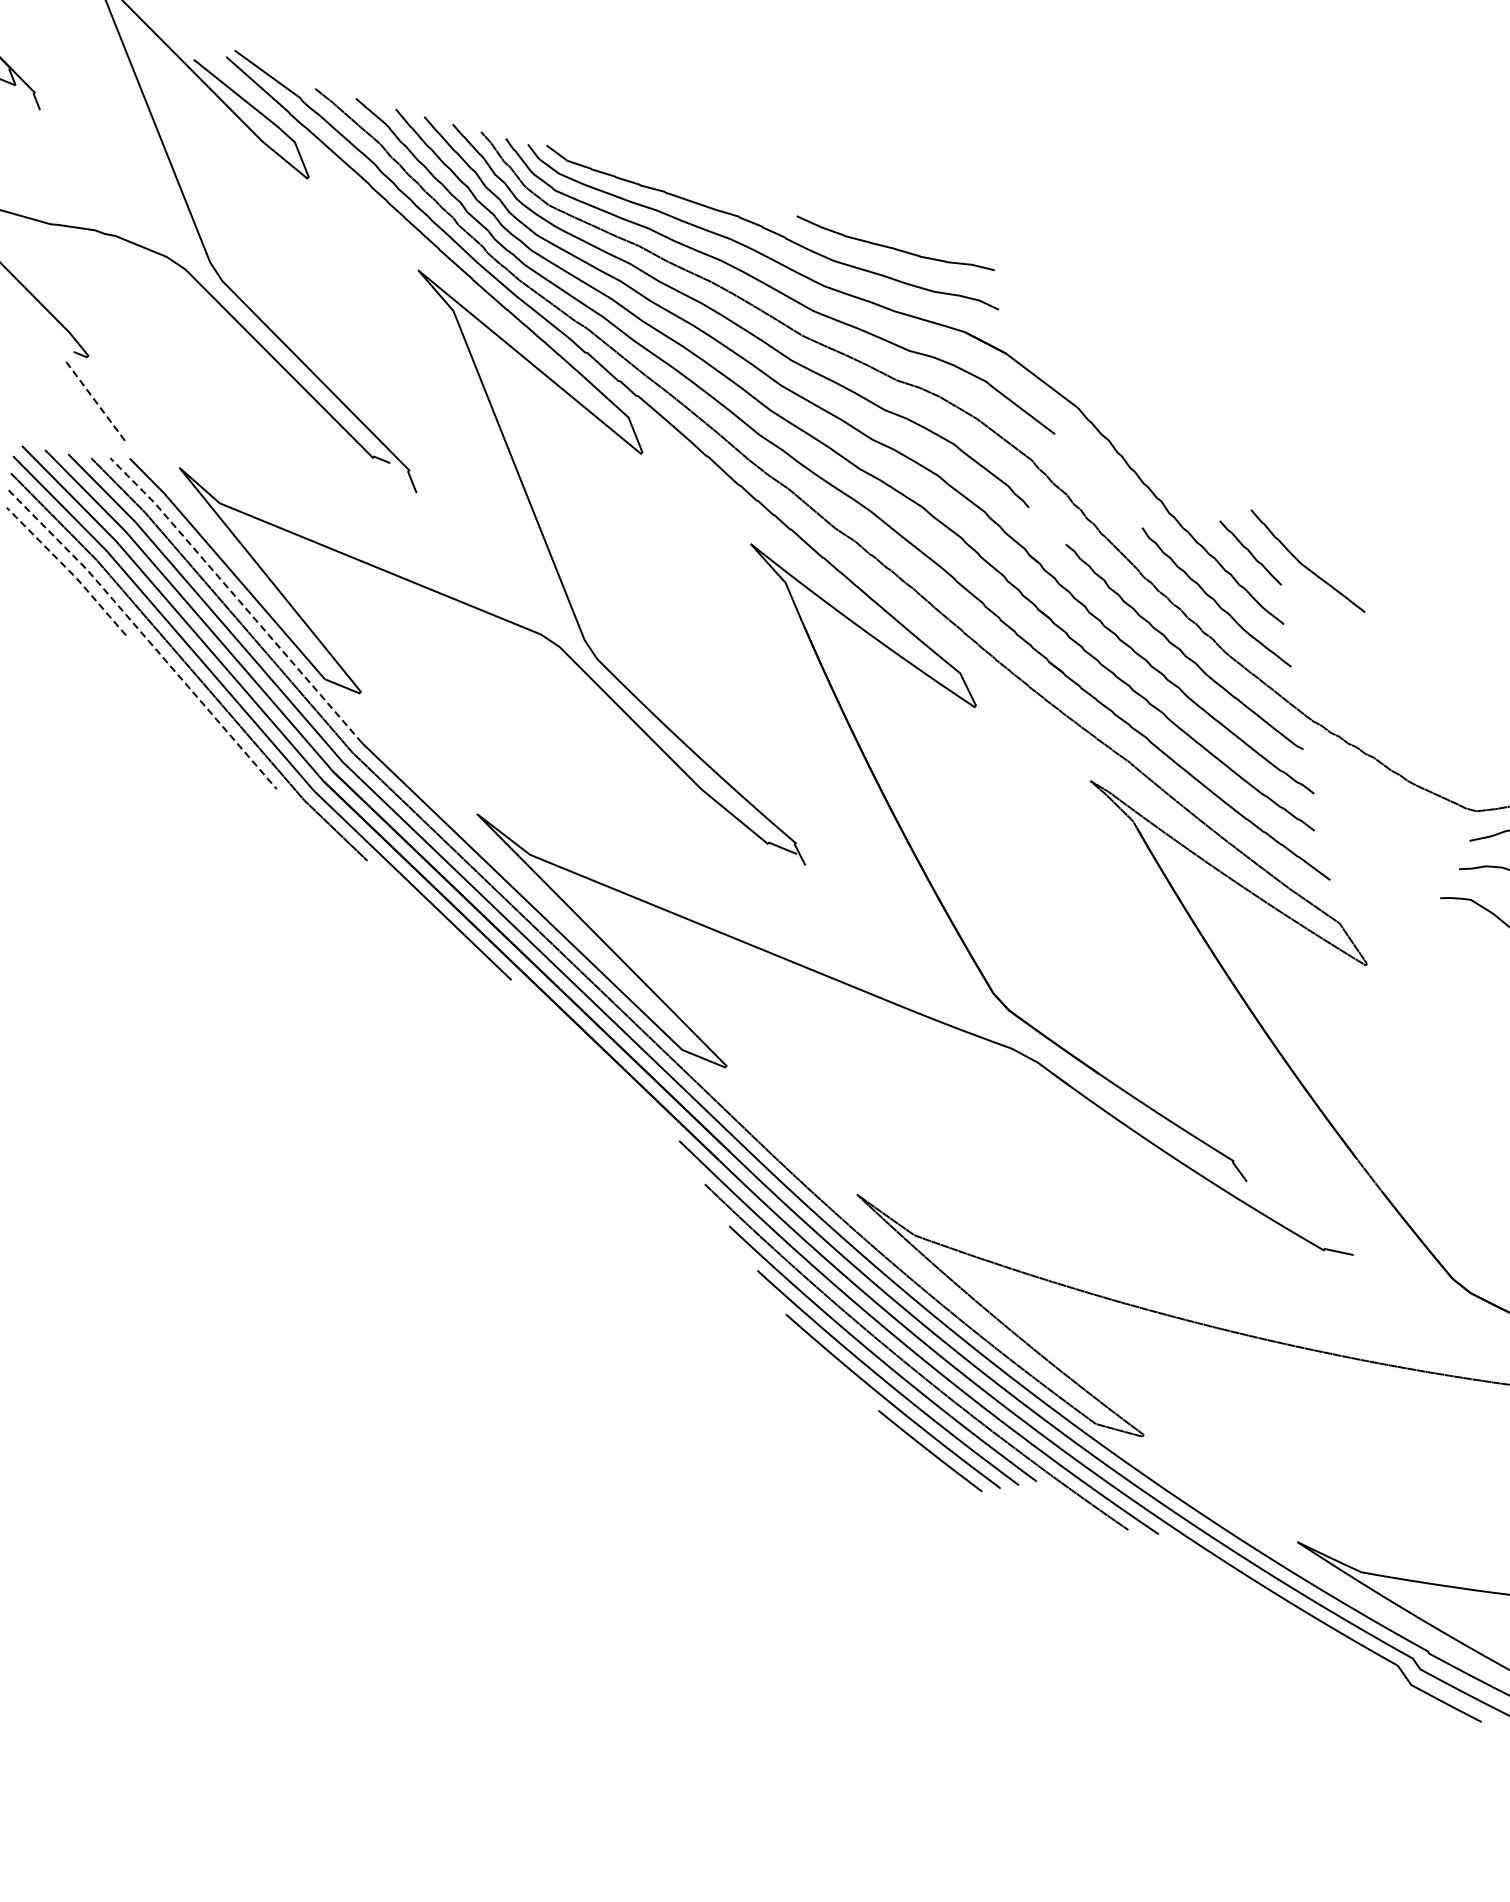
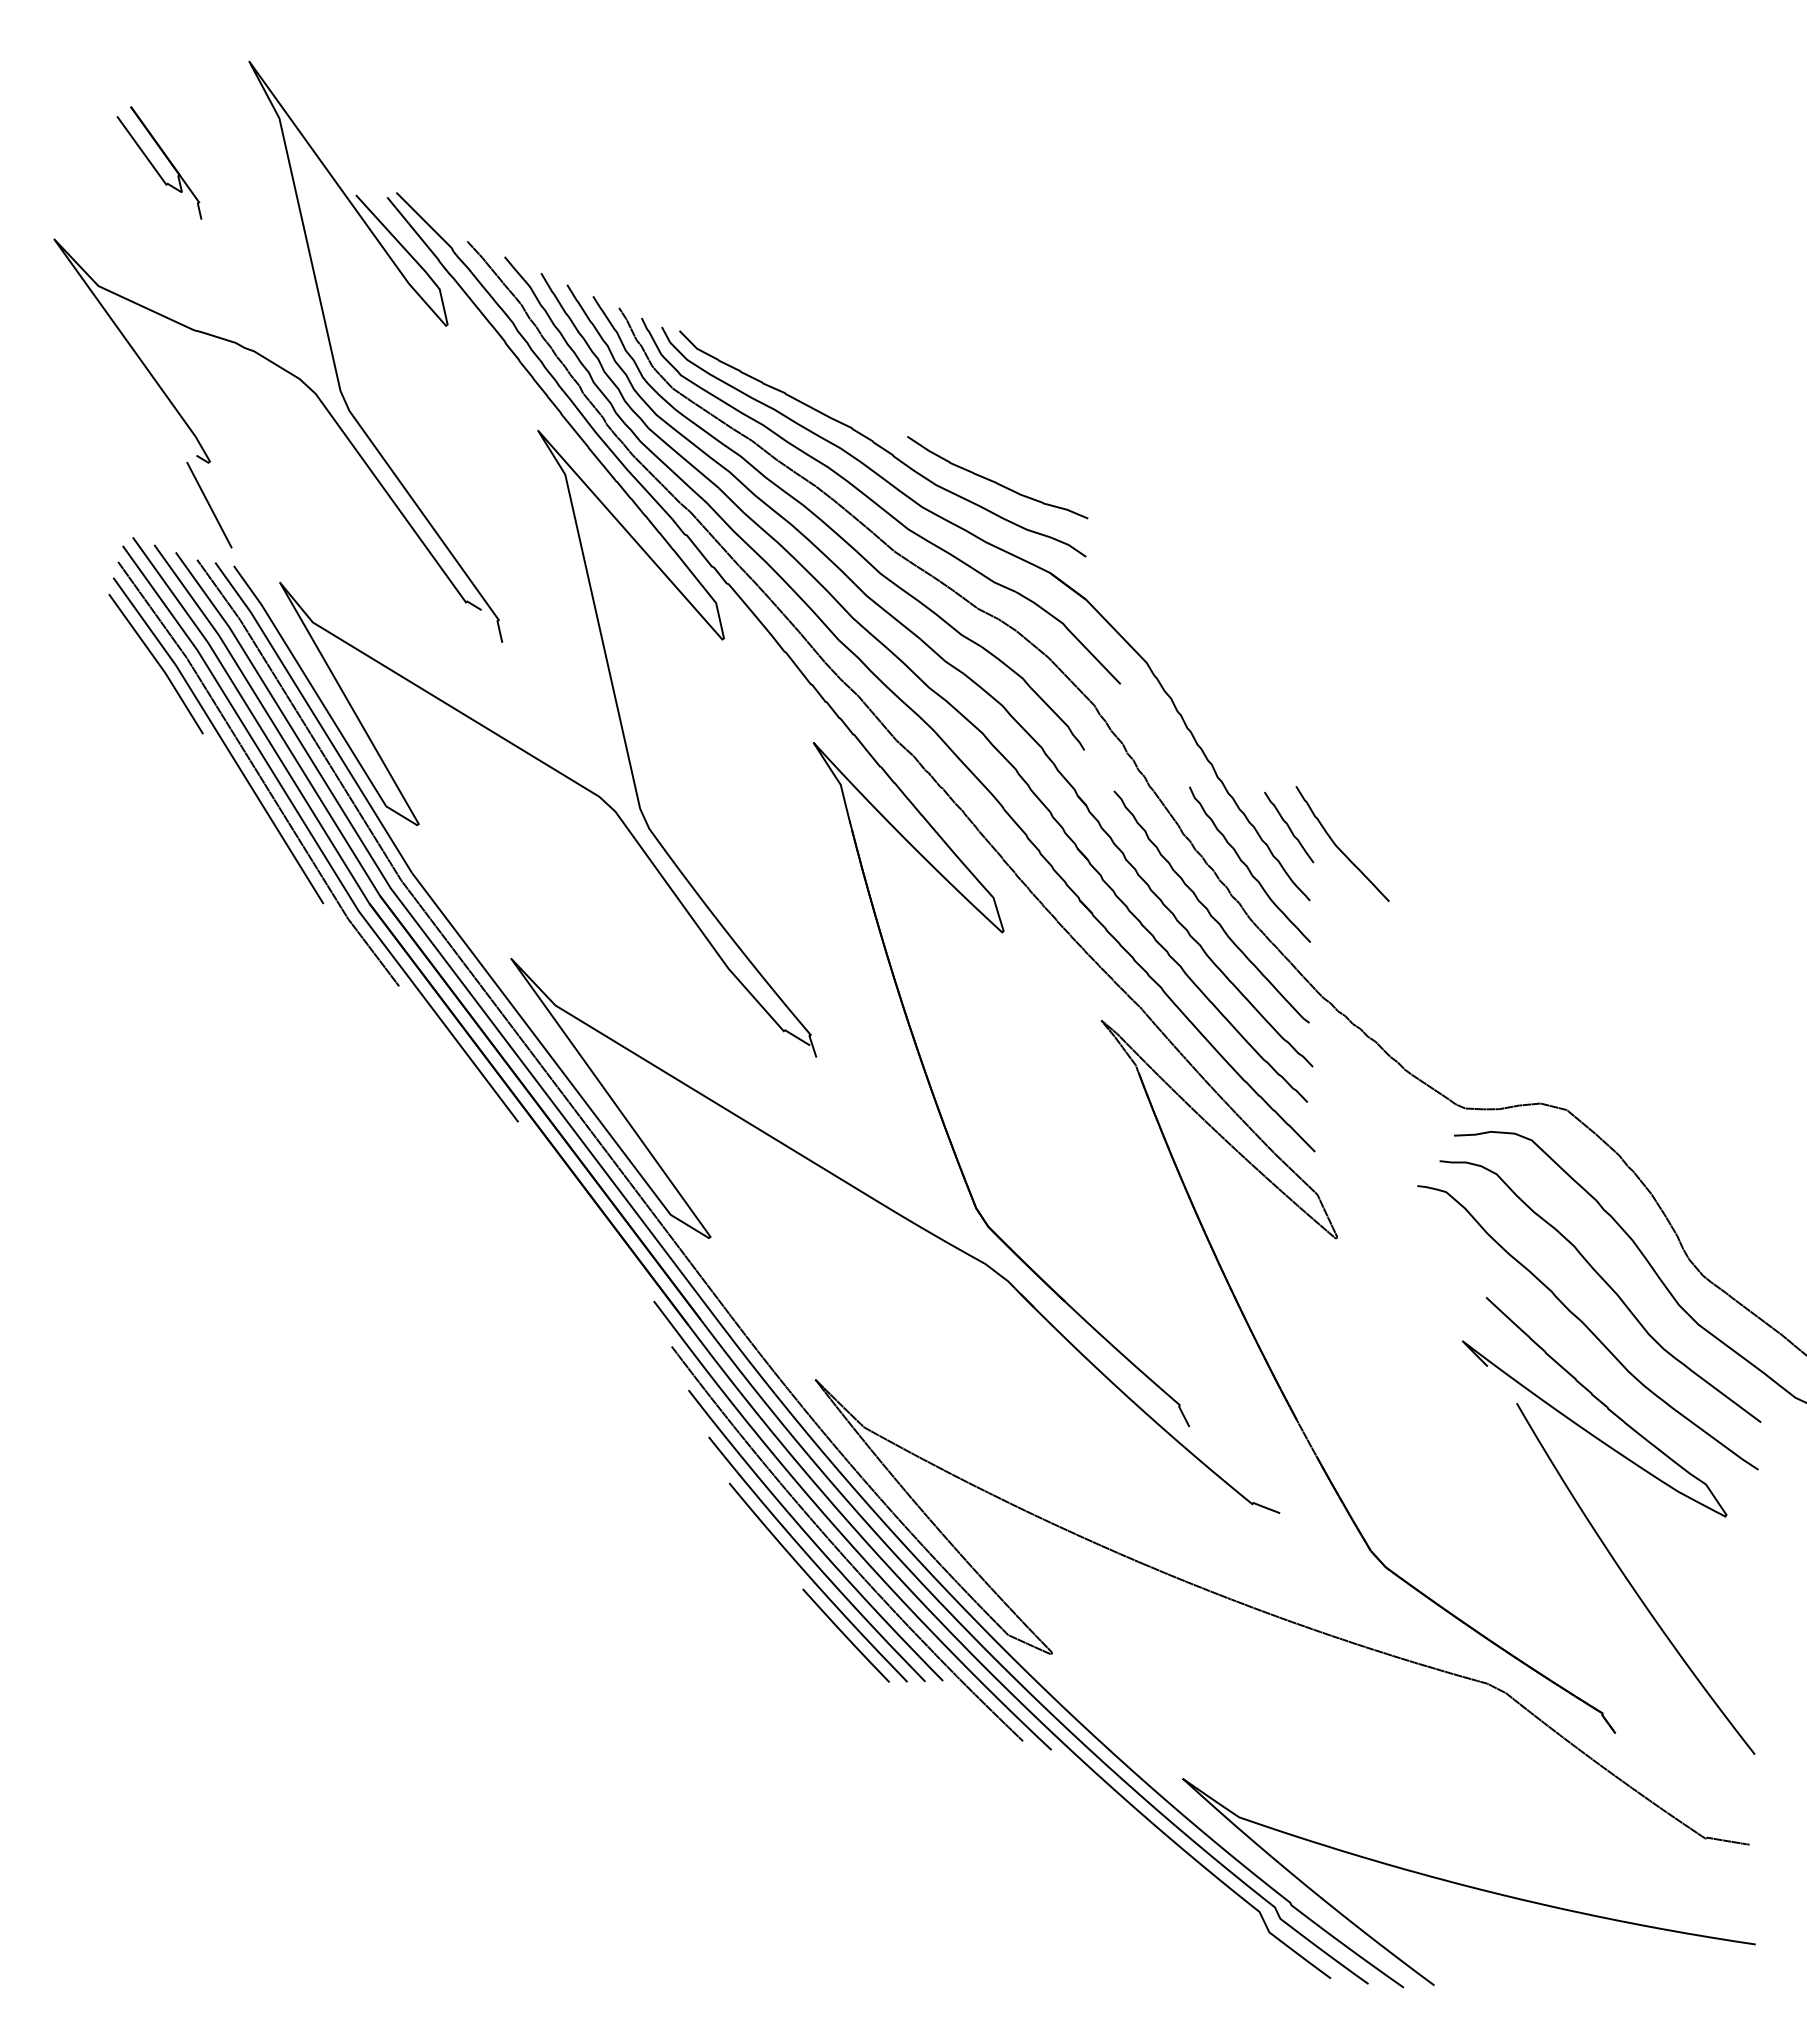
line: (95, 400) -> (209, 505), dashed -> solid
line: (68, 569) -> (158, 662), dashed -> solid
line: (237, 598) -> (315, 716), dashed -> solid
line: (145, 636) -> (221, 738), dashed -> solid

